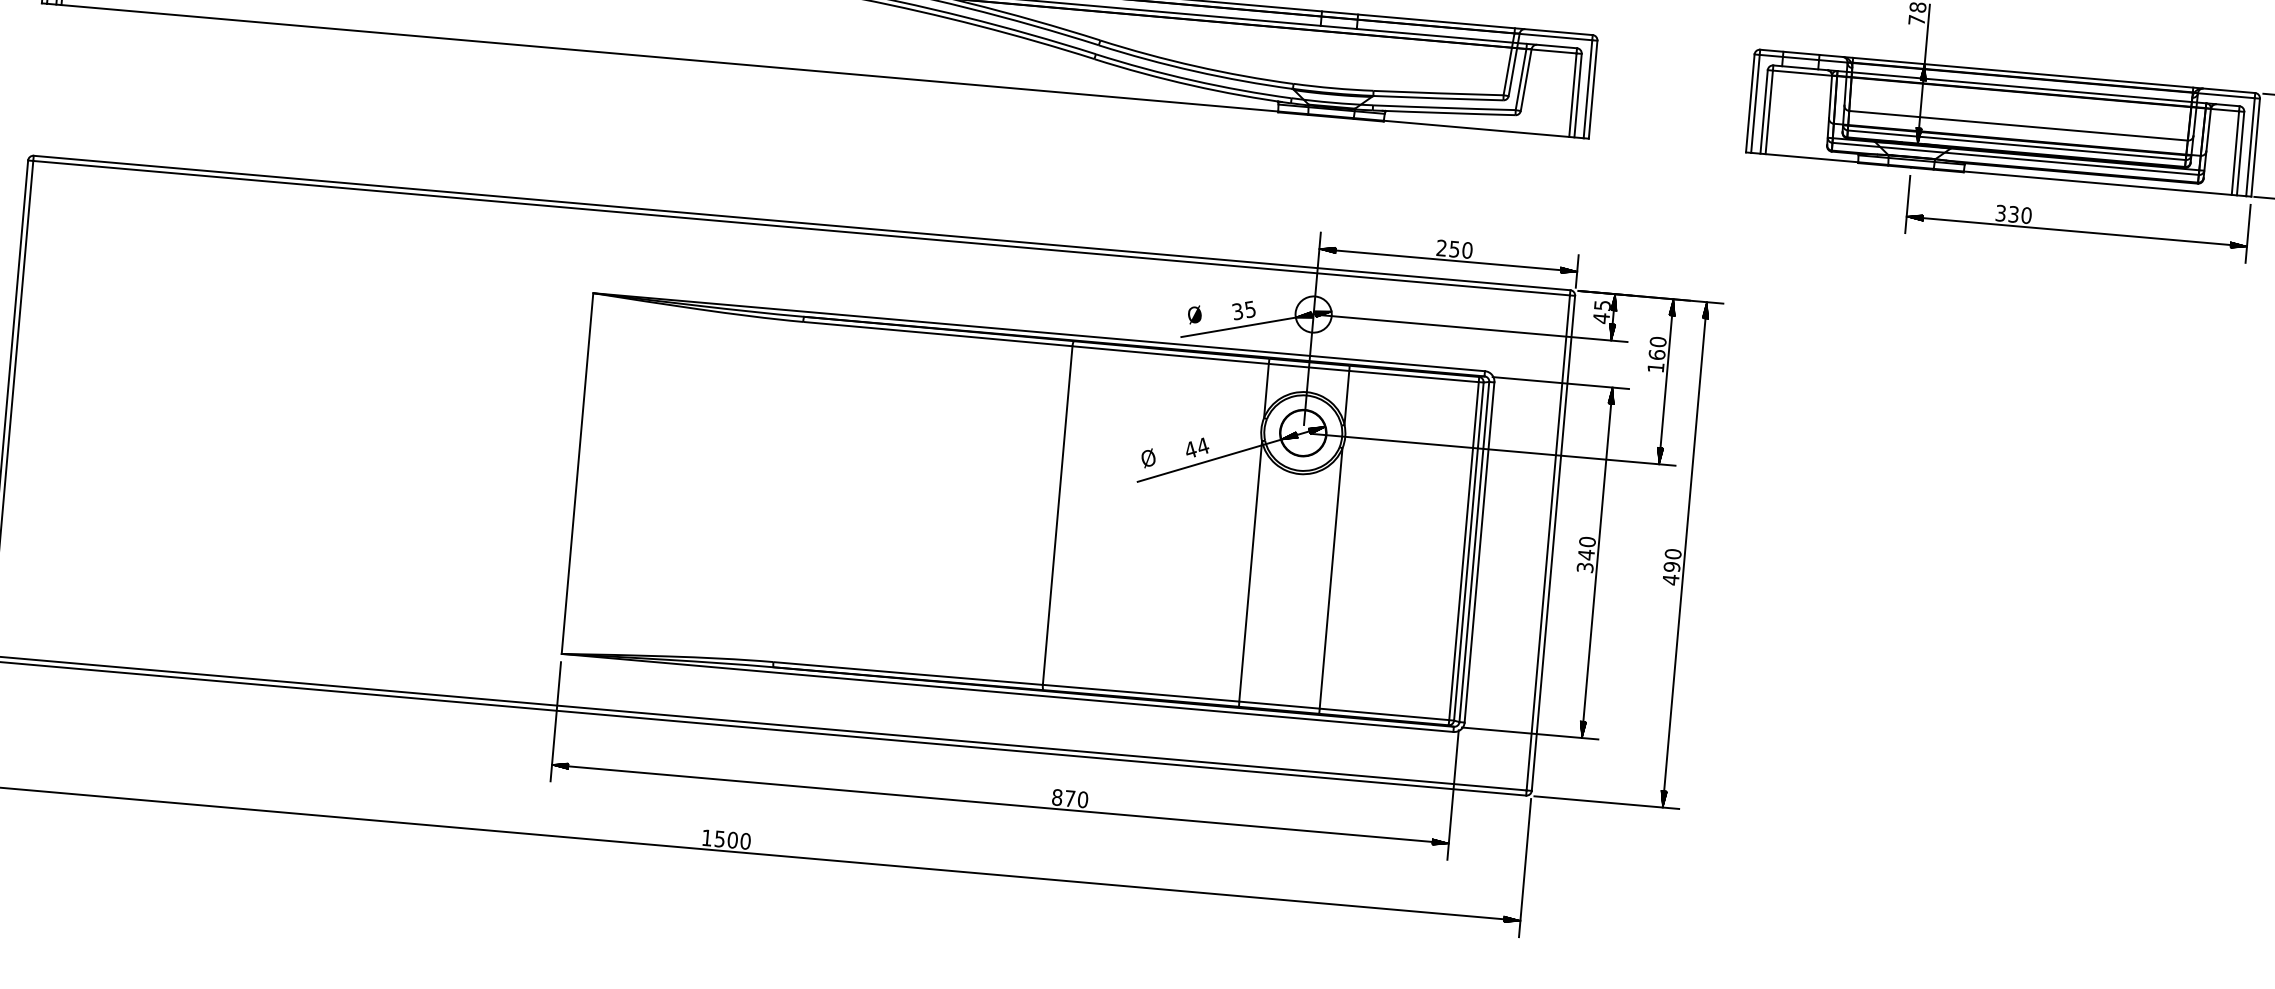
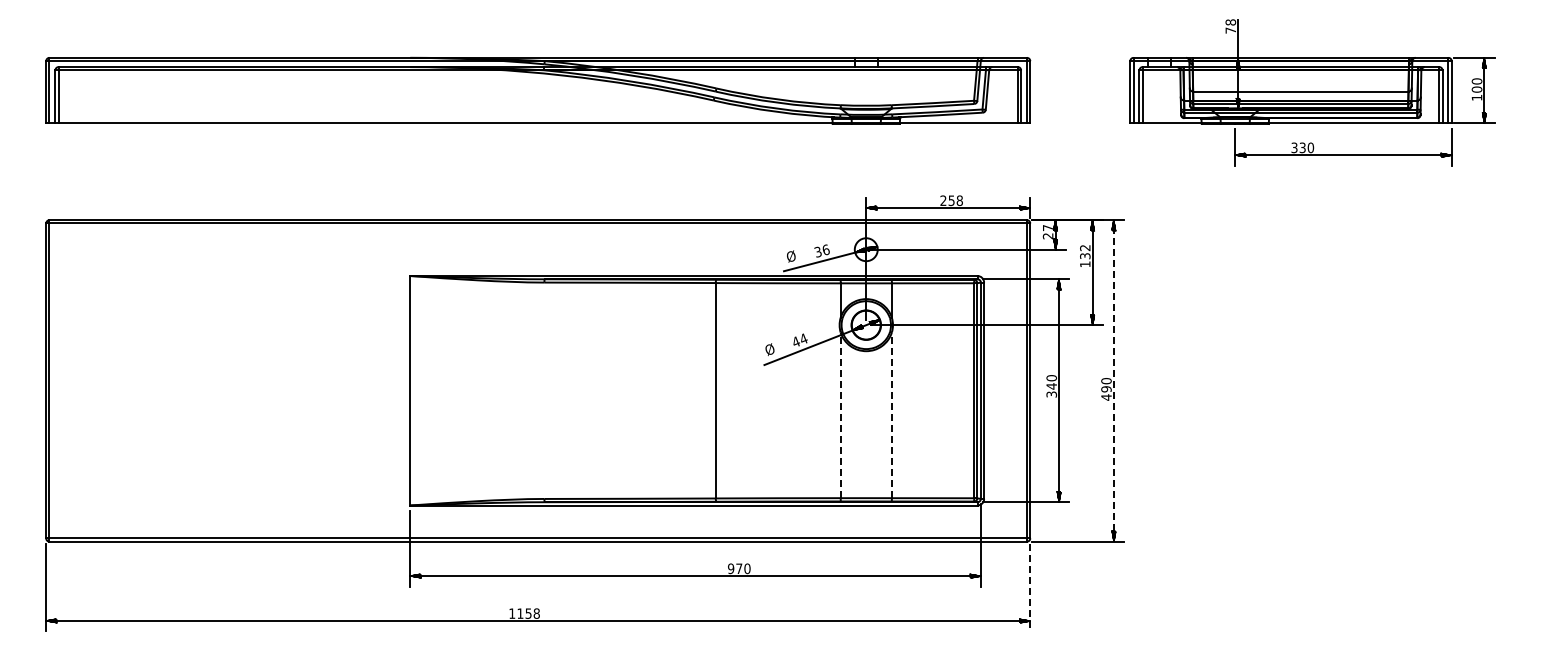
text: (1466, 250) -> (959, 200), 250 -> 258
text: (1249, 308) -> (825, 249), 35 -> 36
text: (1600, 312) -> (1047, 232), 45 -> 27
text: (1658, 347) -> (1085, 251), 160 -> 132
line: (1684, 554) -> (1113, 380), solid -> dashed
line: (1250, 571) -> (840, 415), solid -> dashed
line: (1330, 578) -> (891, 415), solid -> dashed
text: (1057, 797) -> (731, 568), 870 -> 970
text: (732, 839) -> (528, 613), 1500 -> 1158
line: (1525, 868) -> (1030, 587), solid -> dashed

